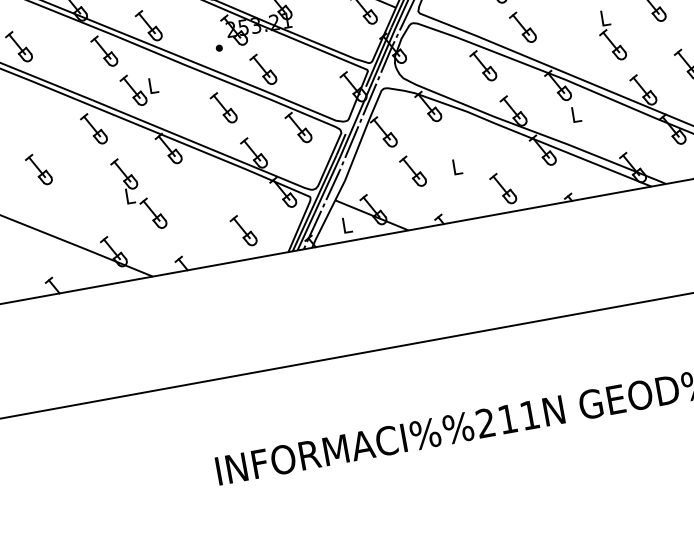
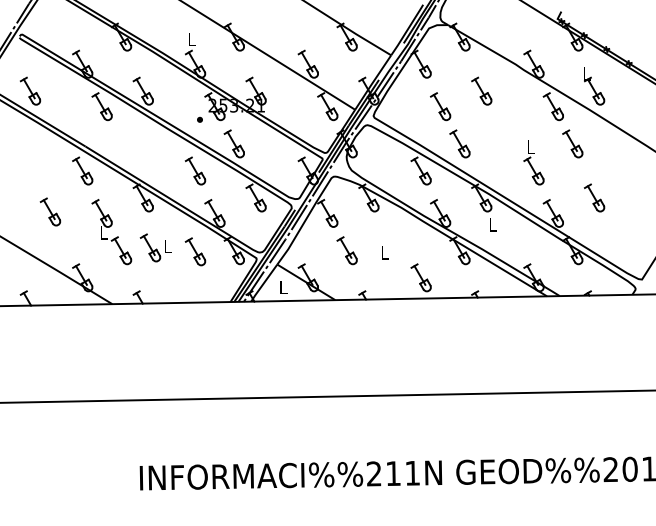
part: (139, 89) -> (155, 247), moved
part: (38, 169) -> (50, 211), moved
part: (243, 230) -> (195, 251), moved

